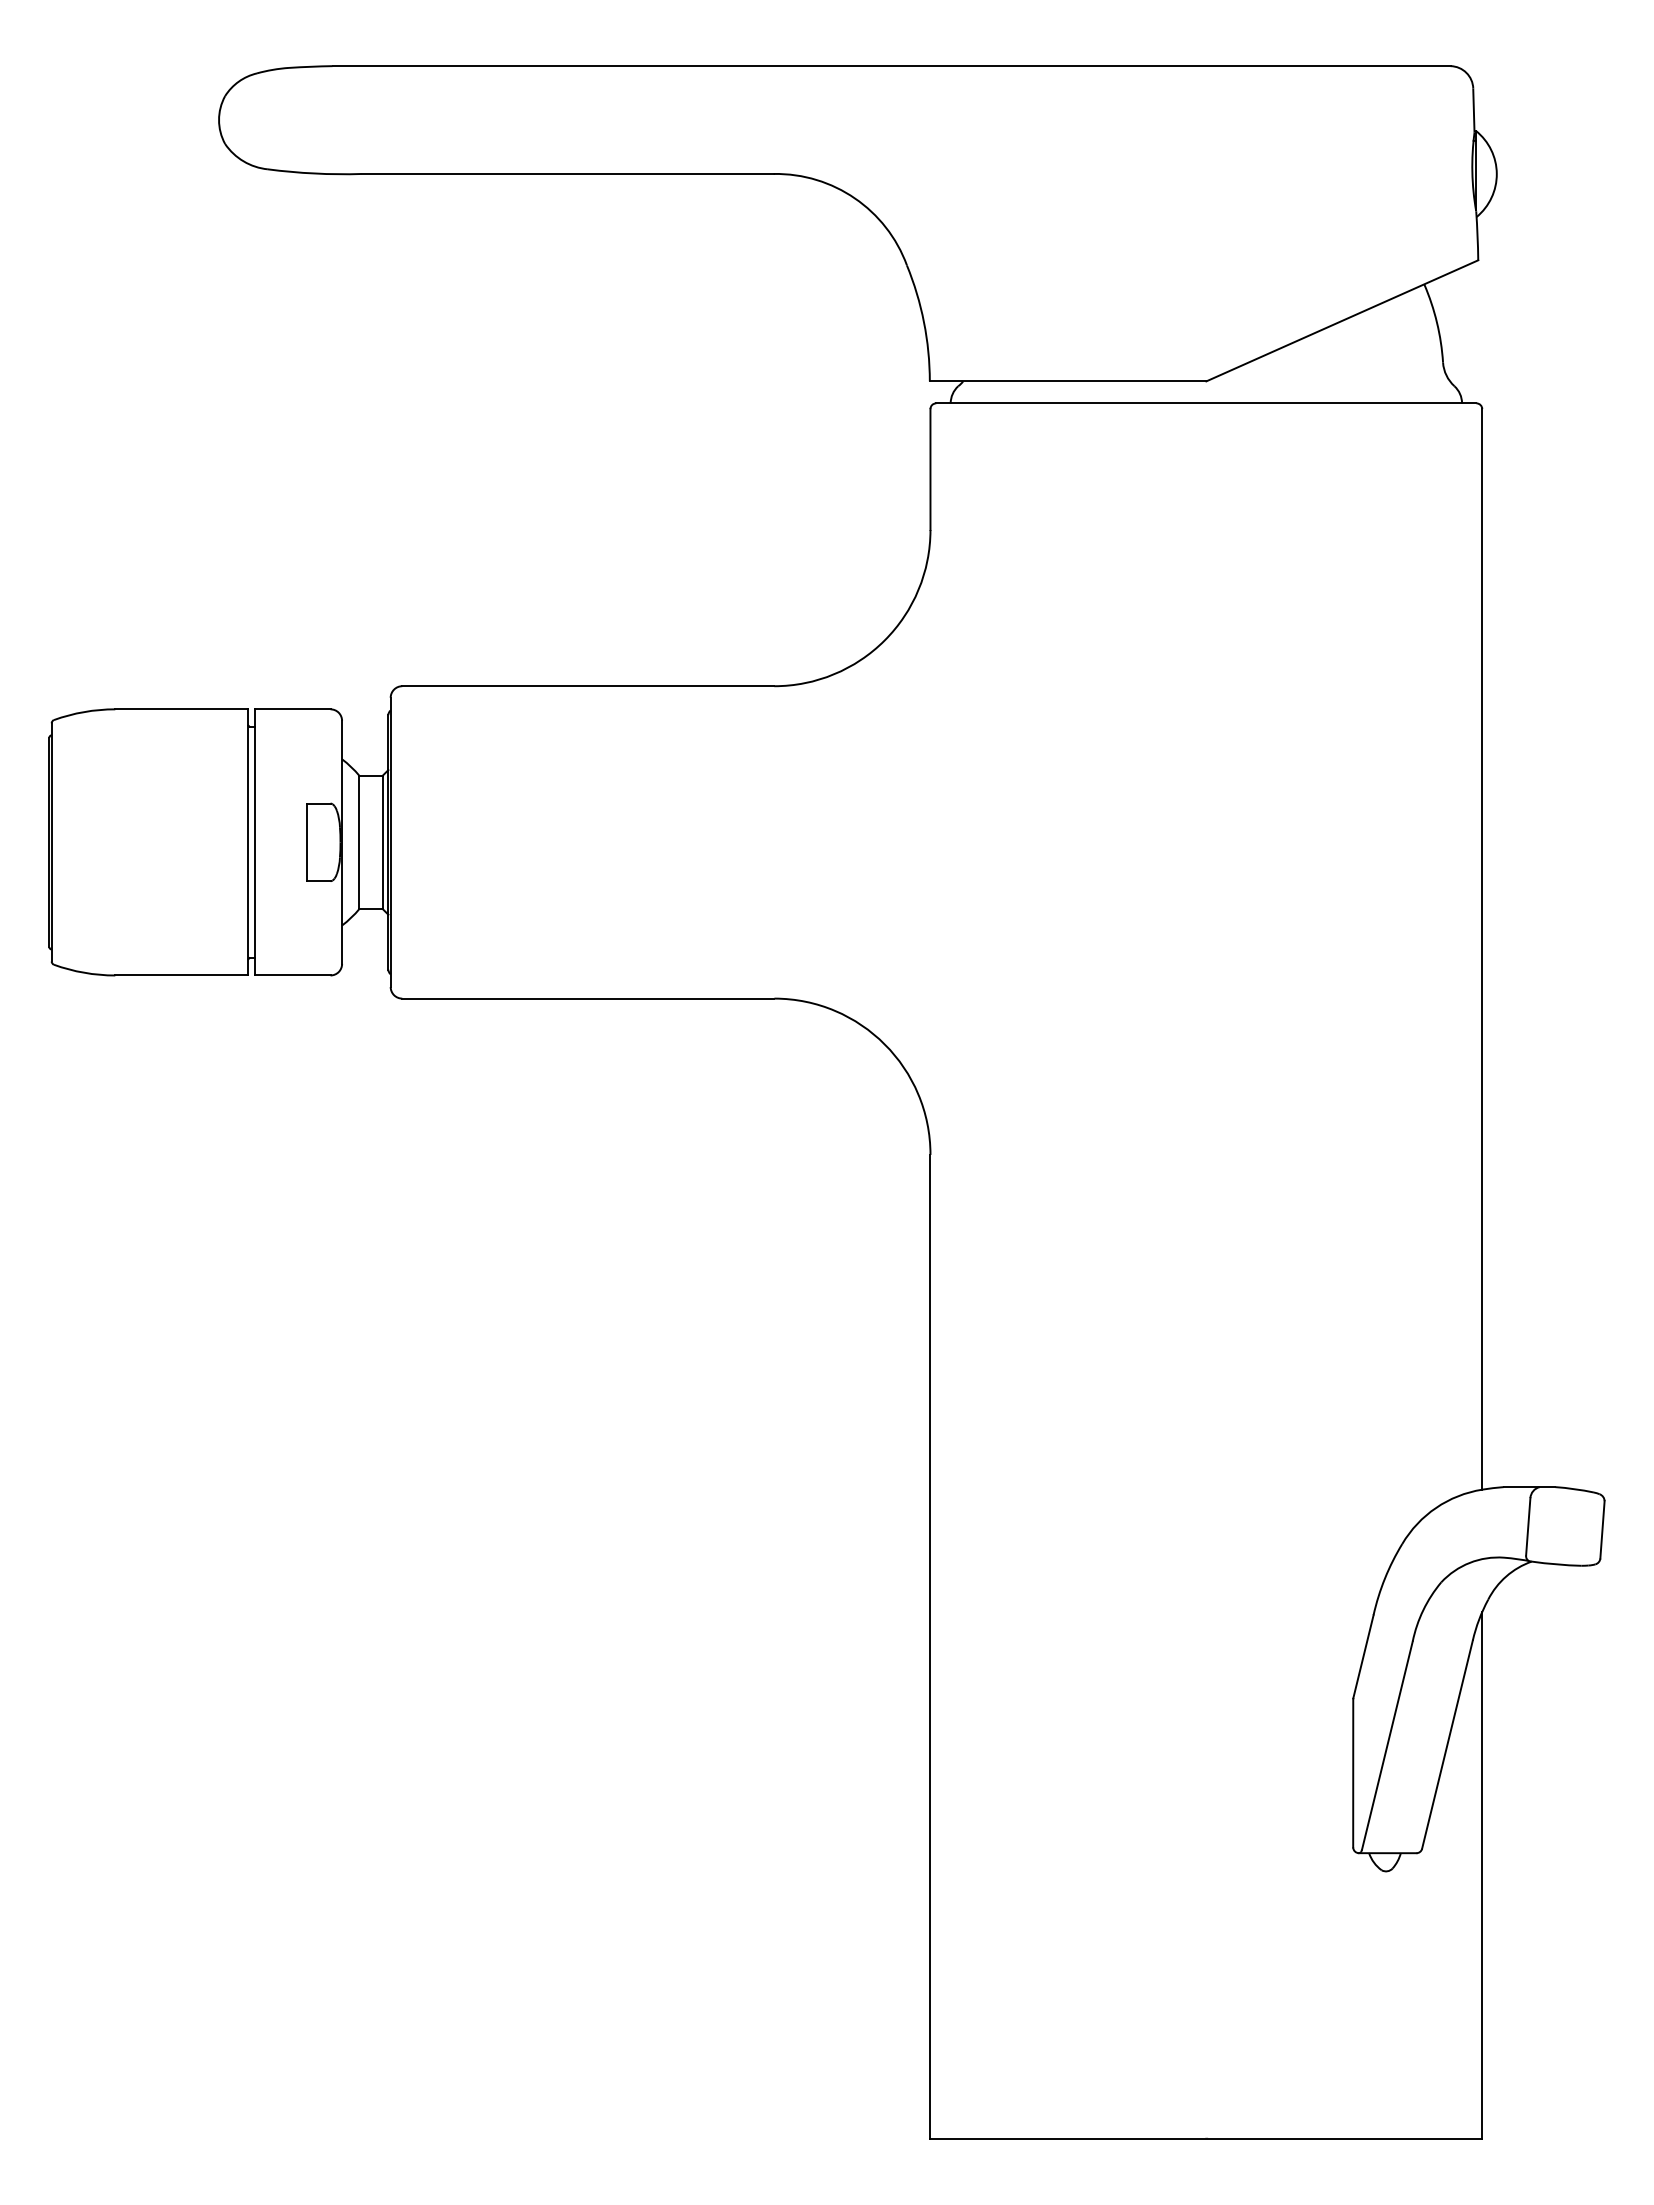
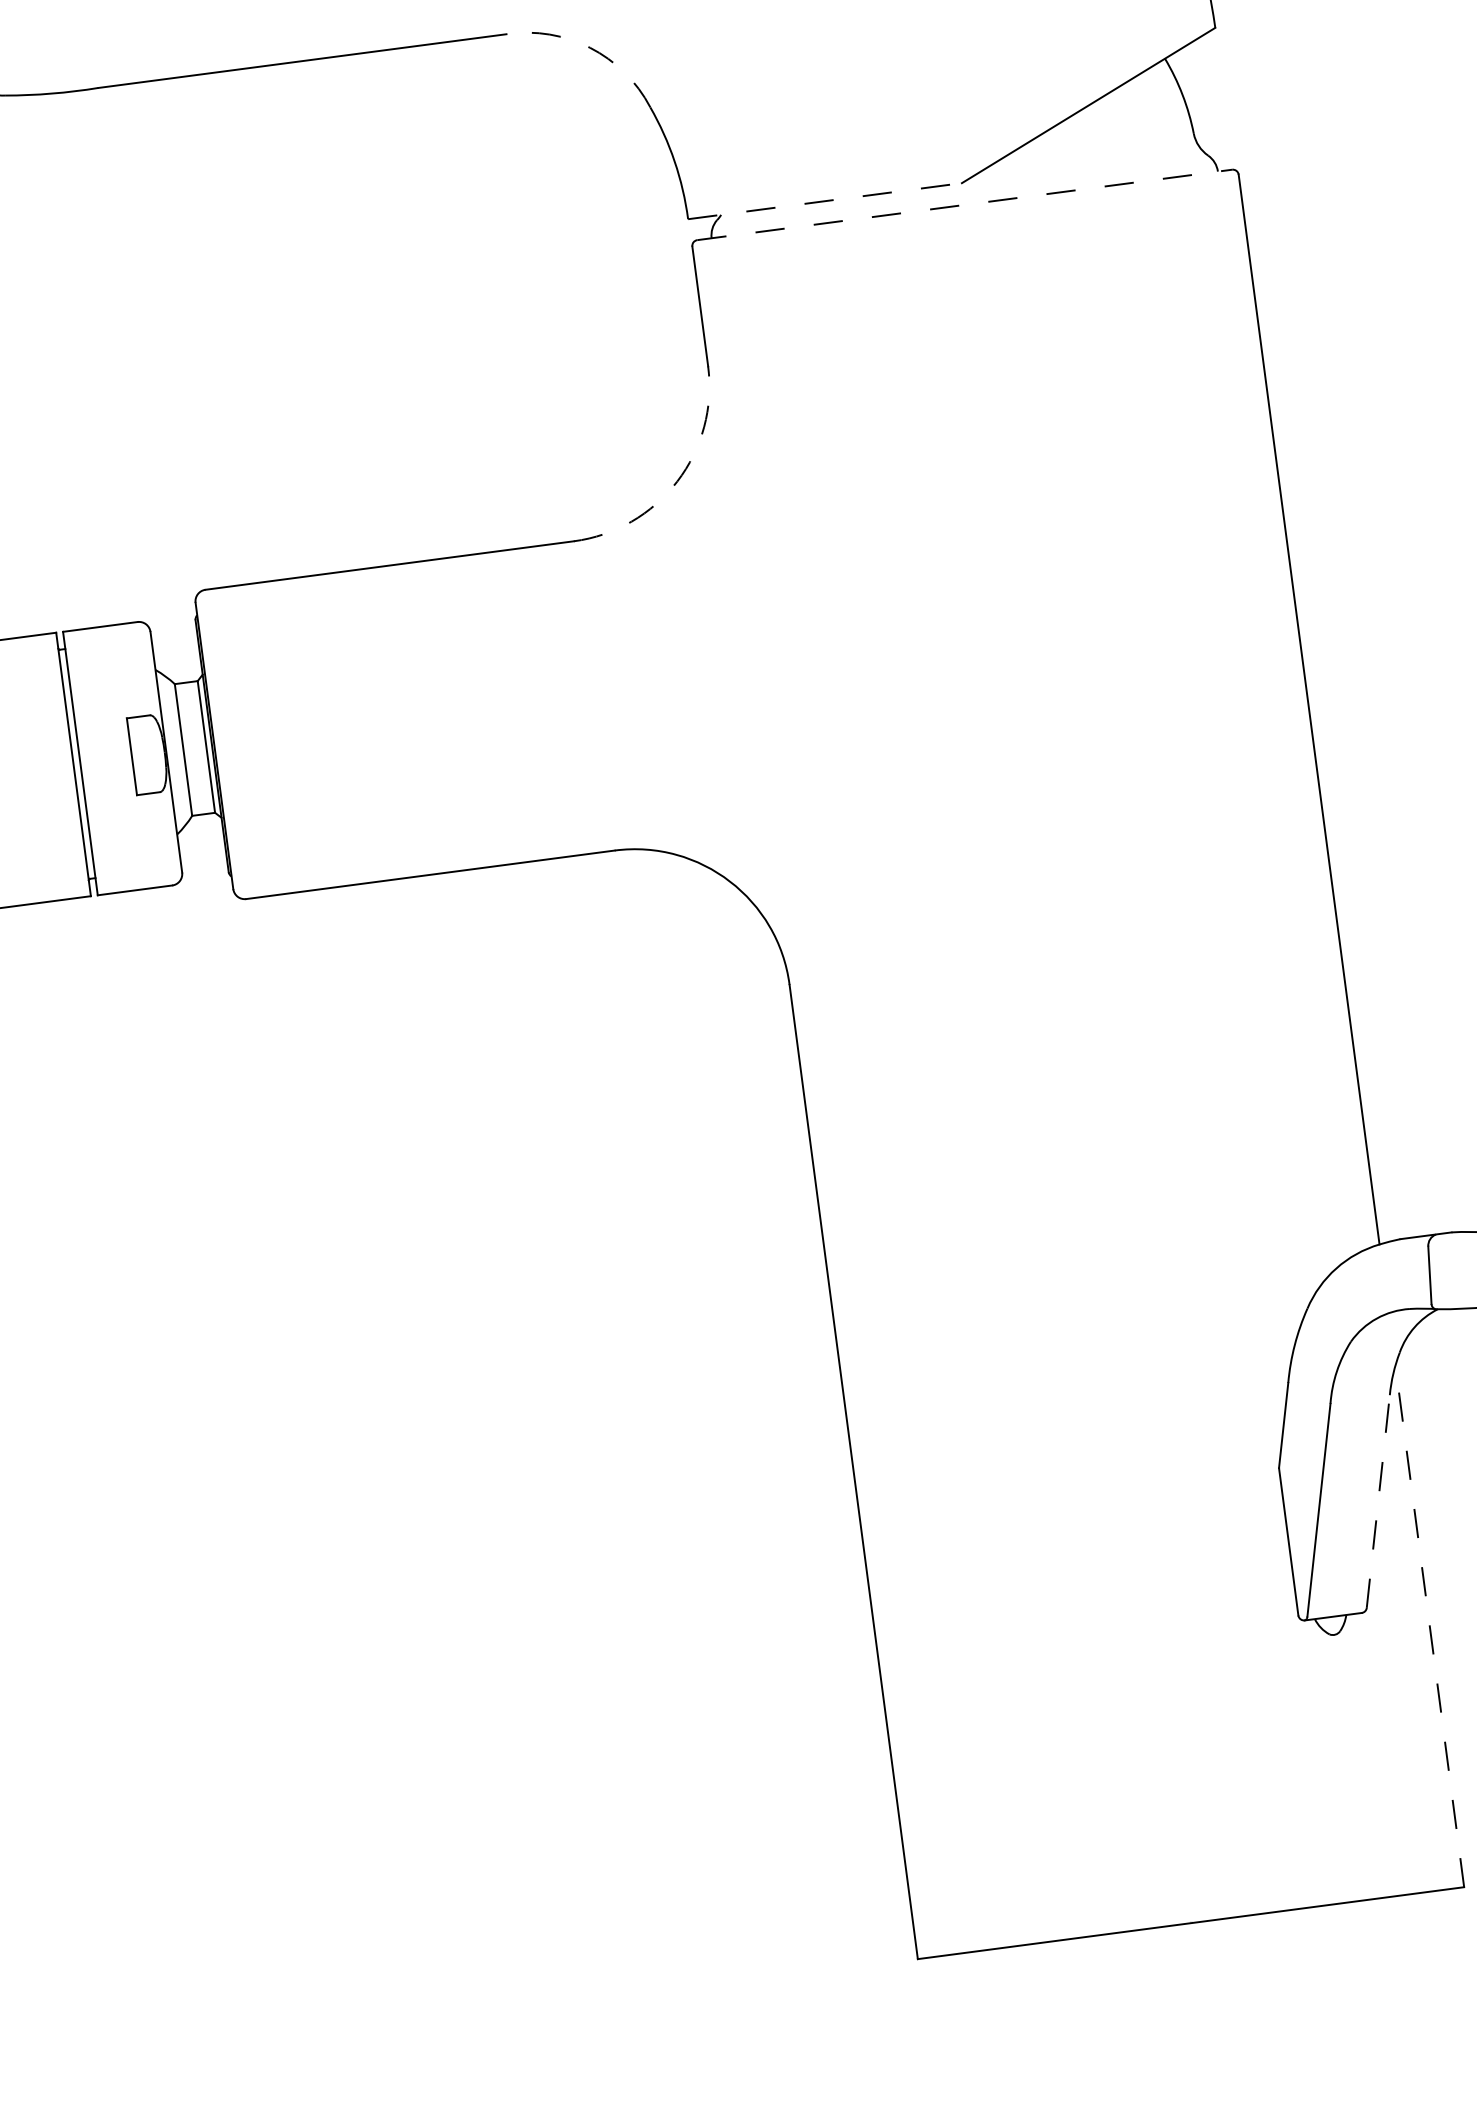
arc: (854, 198) -> (589, 47), solid -> dashed
line: (1068, 381) -> (825, 201), solid -> dashed
line: (1206, 403) -> (964, 205), solid -> dashed
arc: (884, 640) -> (677, 481), solid -> dashed
line: (1447, 1744) -> (1378, 1501), solid -> dashed
line: (1482, 1874) -> (1429, 1625), solid -> dashed

